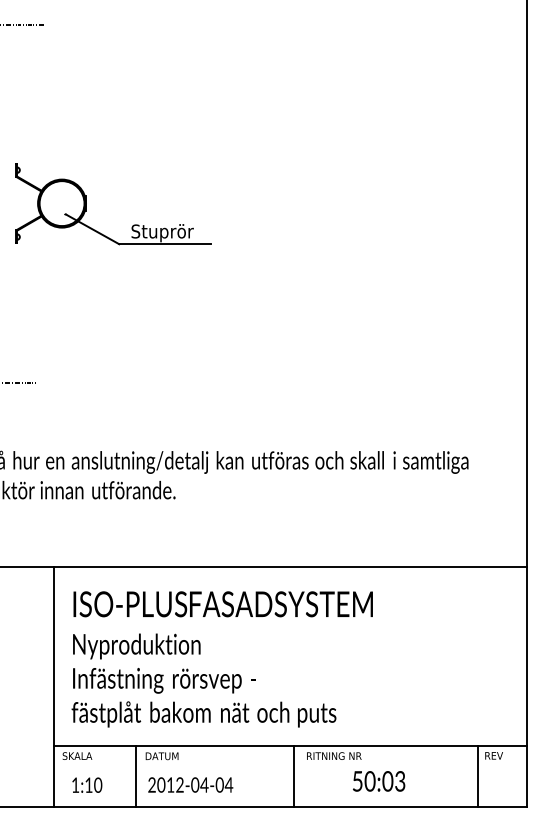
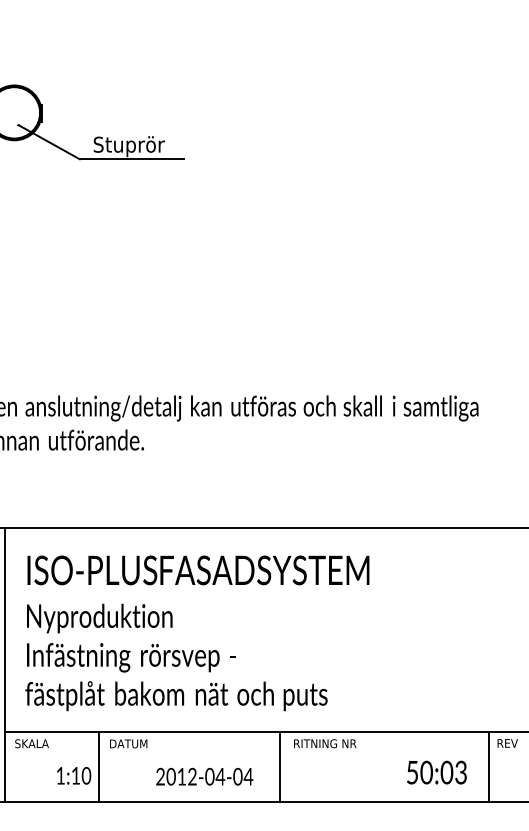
text: (379, 781) -> (437, 772), moved
text: (87, 784) -> (74, 775), moved
text: (190, 784) -> (204, 776), moved

